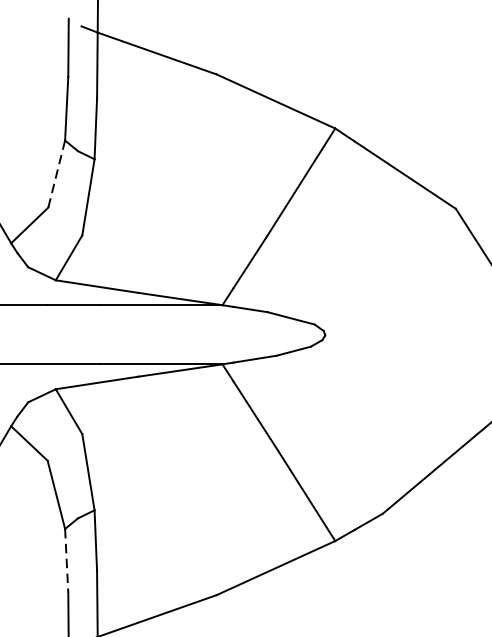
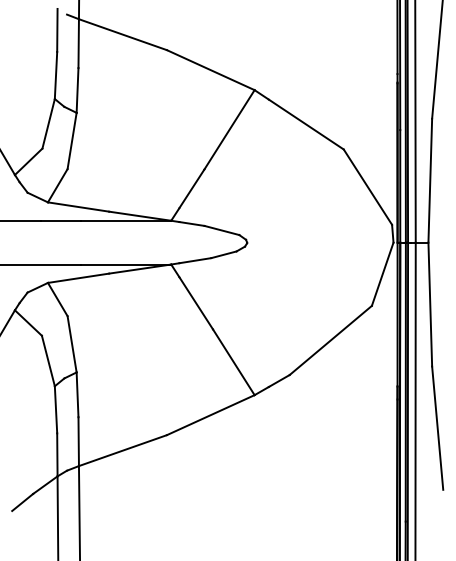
line: (56, 173) -> (48, 123), dashed -> solid
line: (67, 560) -> (56, 409), dashed -> solid

